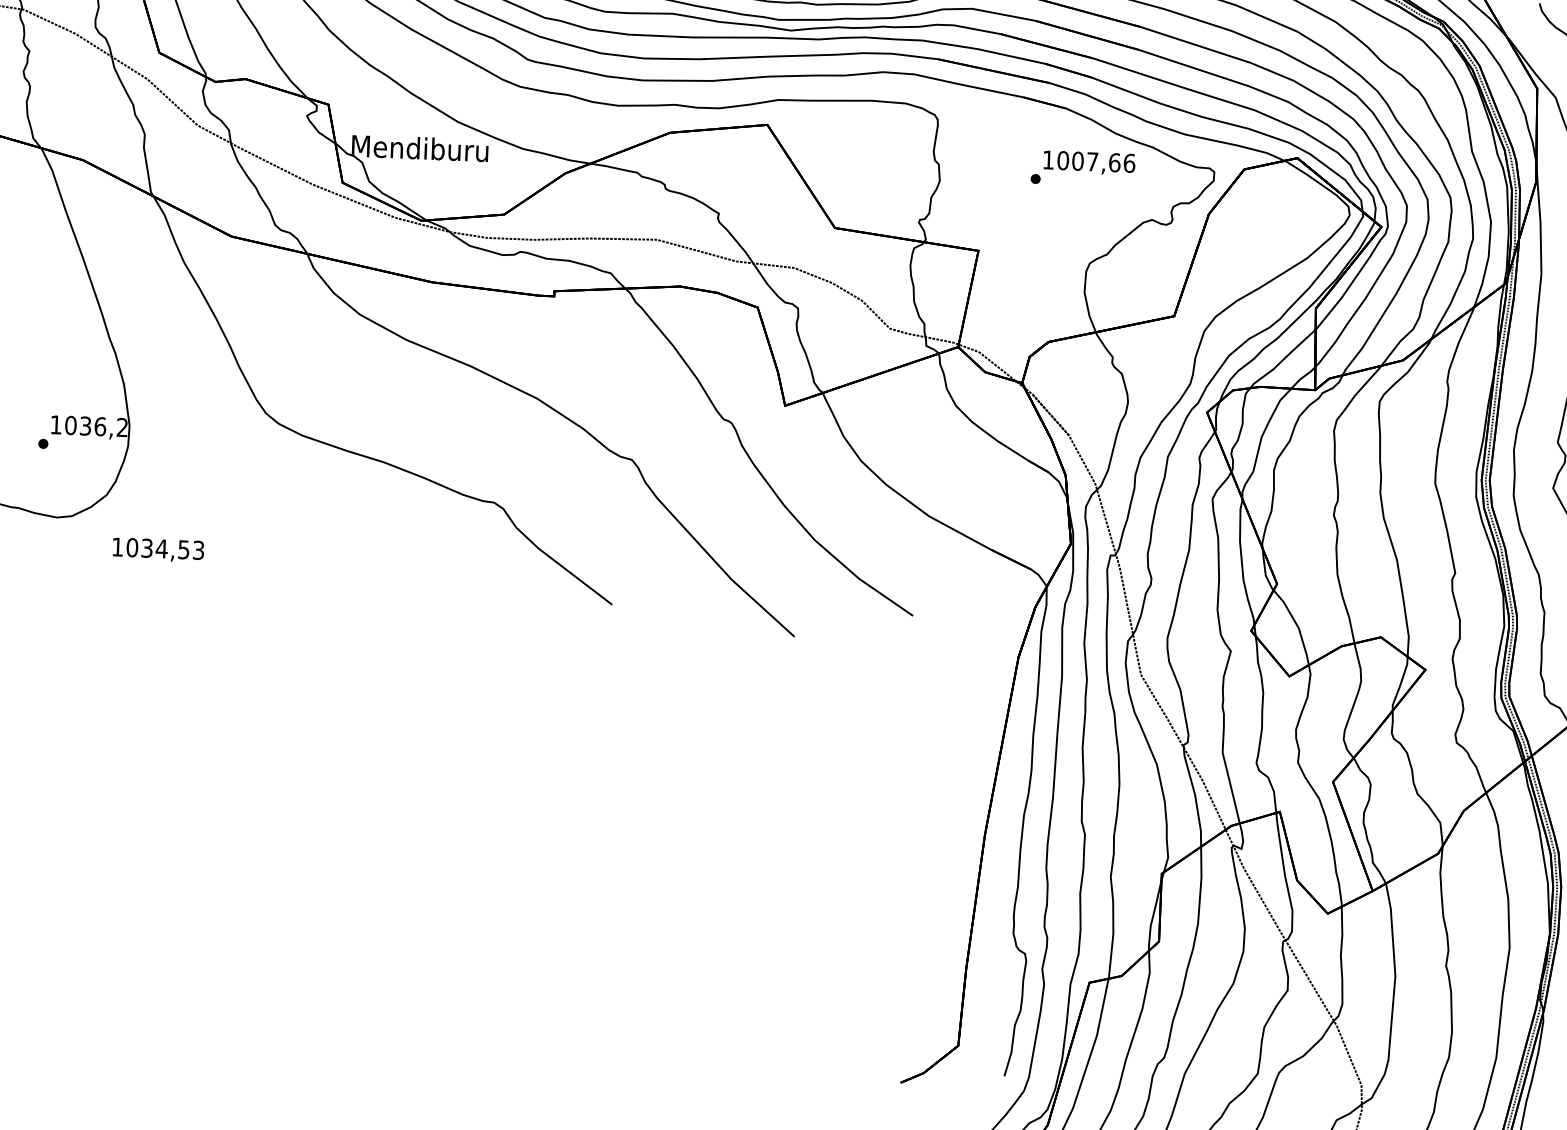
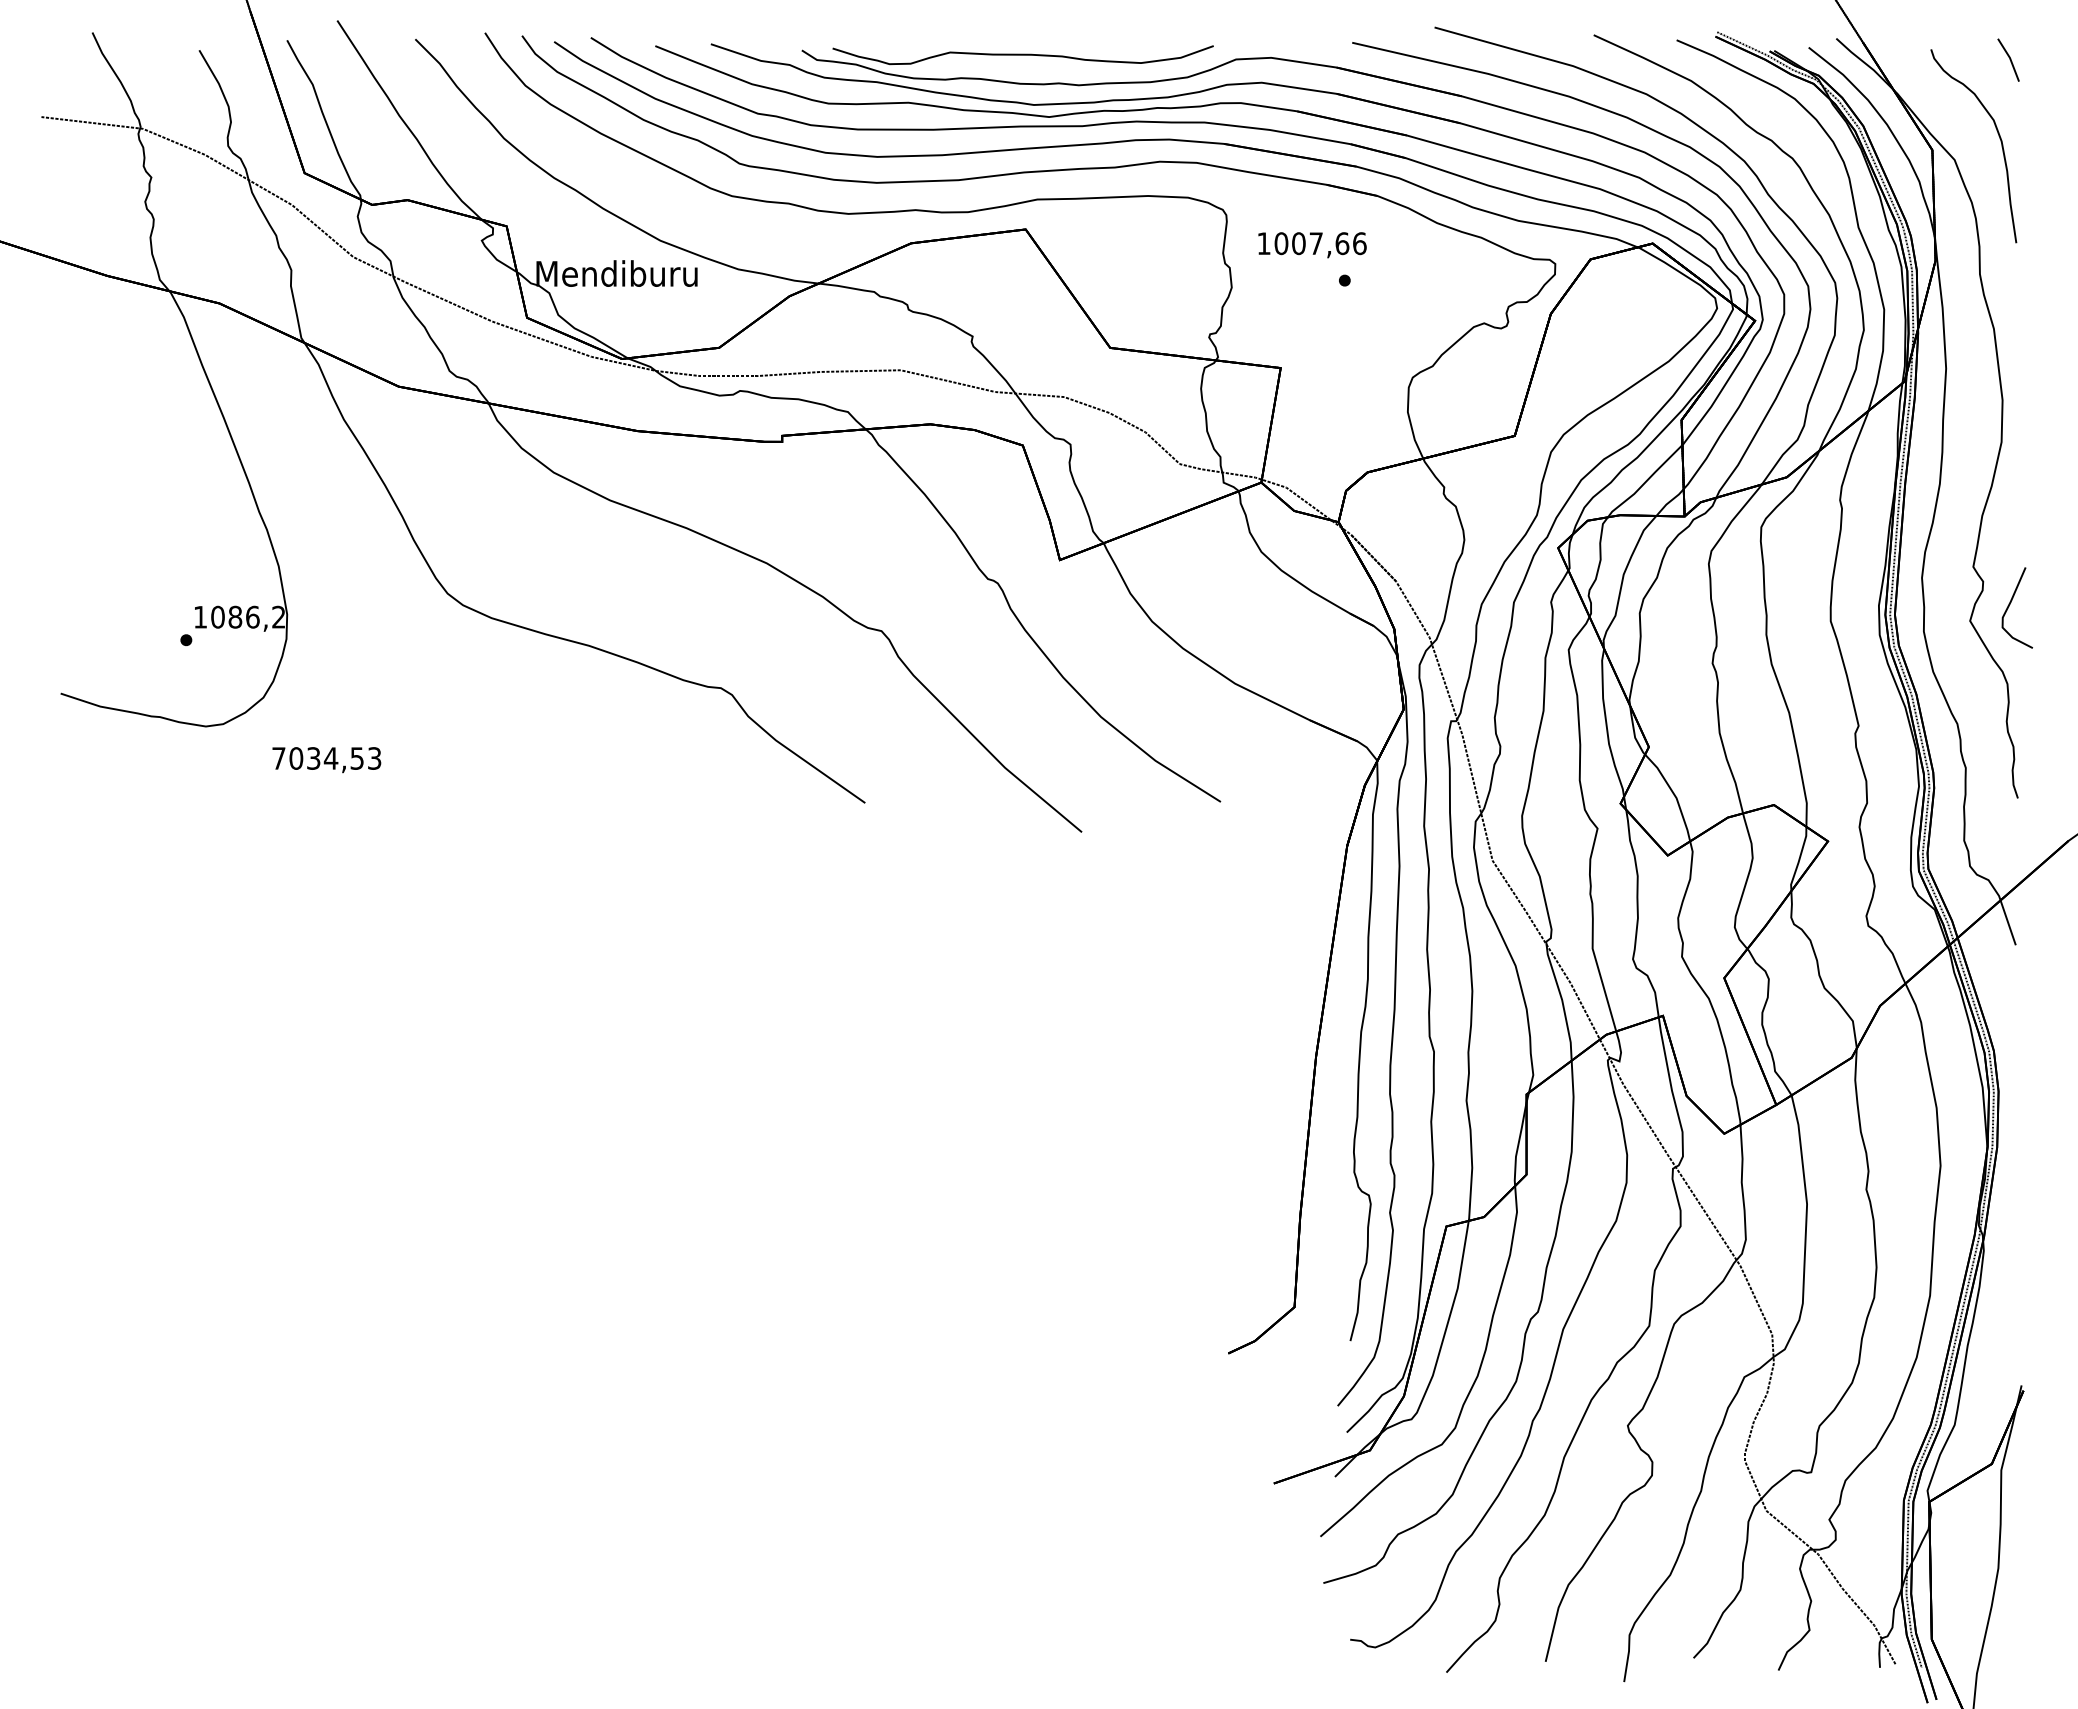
text: (1089, 163) -> (1312, 245), moved
text: (85, 425) -> (235, 616), 1036,2 -> 1086,2
text: (117, 547) -> (278, 758), 1034,53 -> 7034,53

